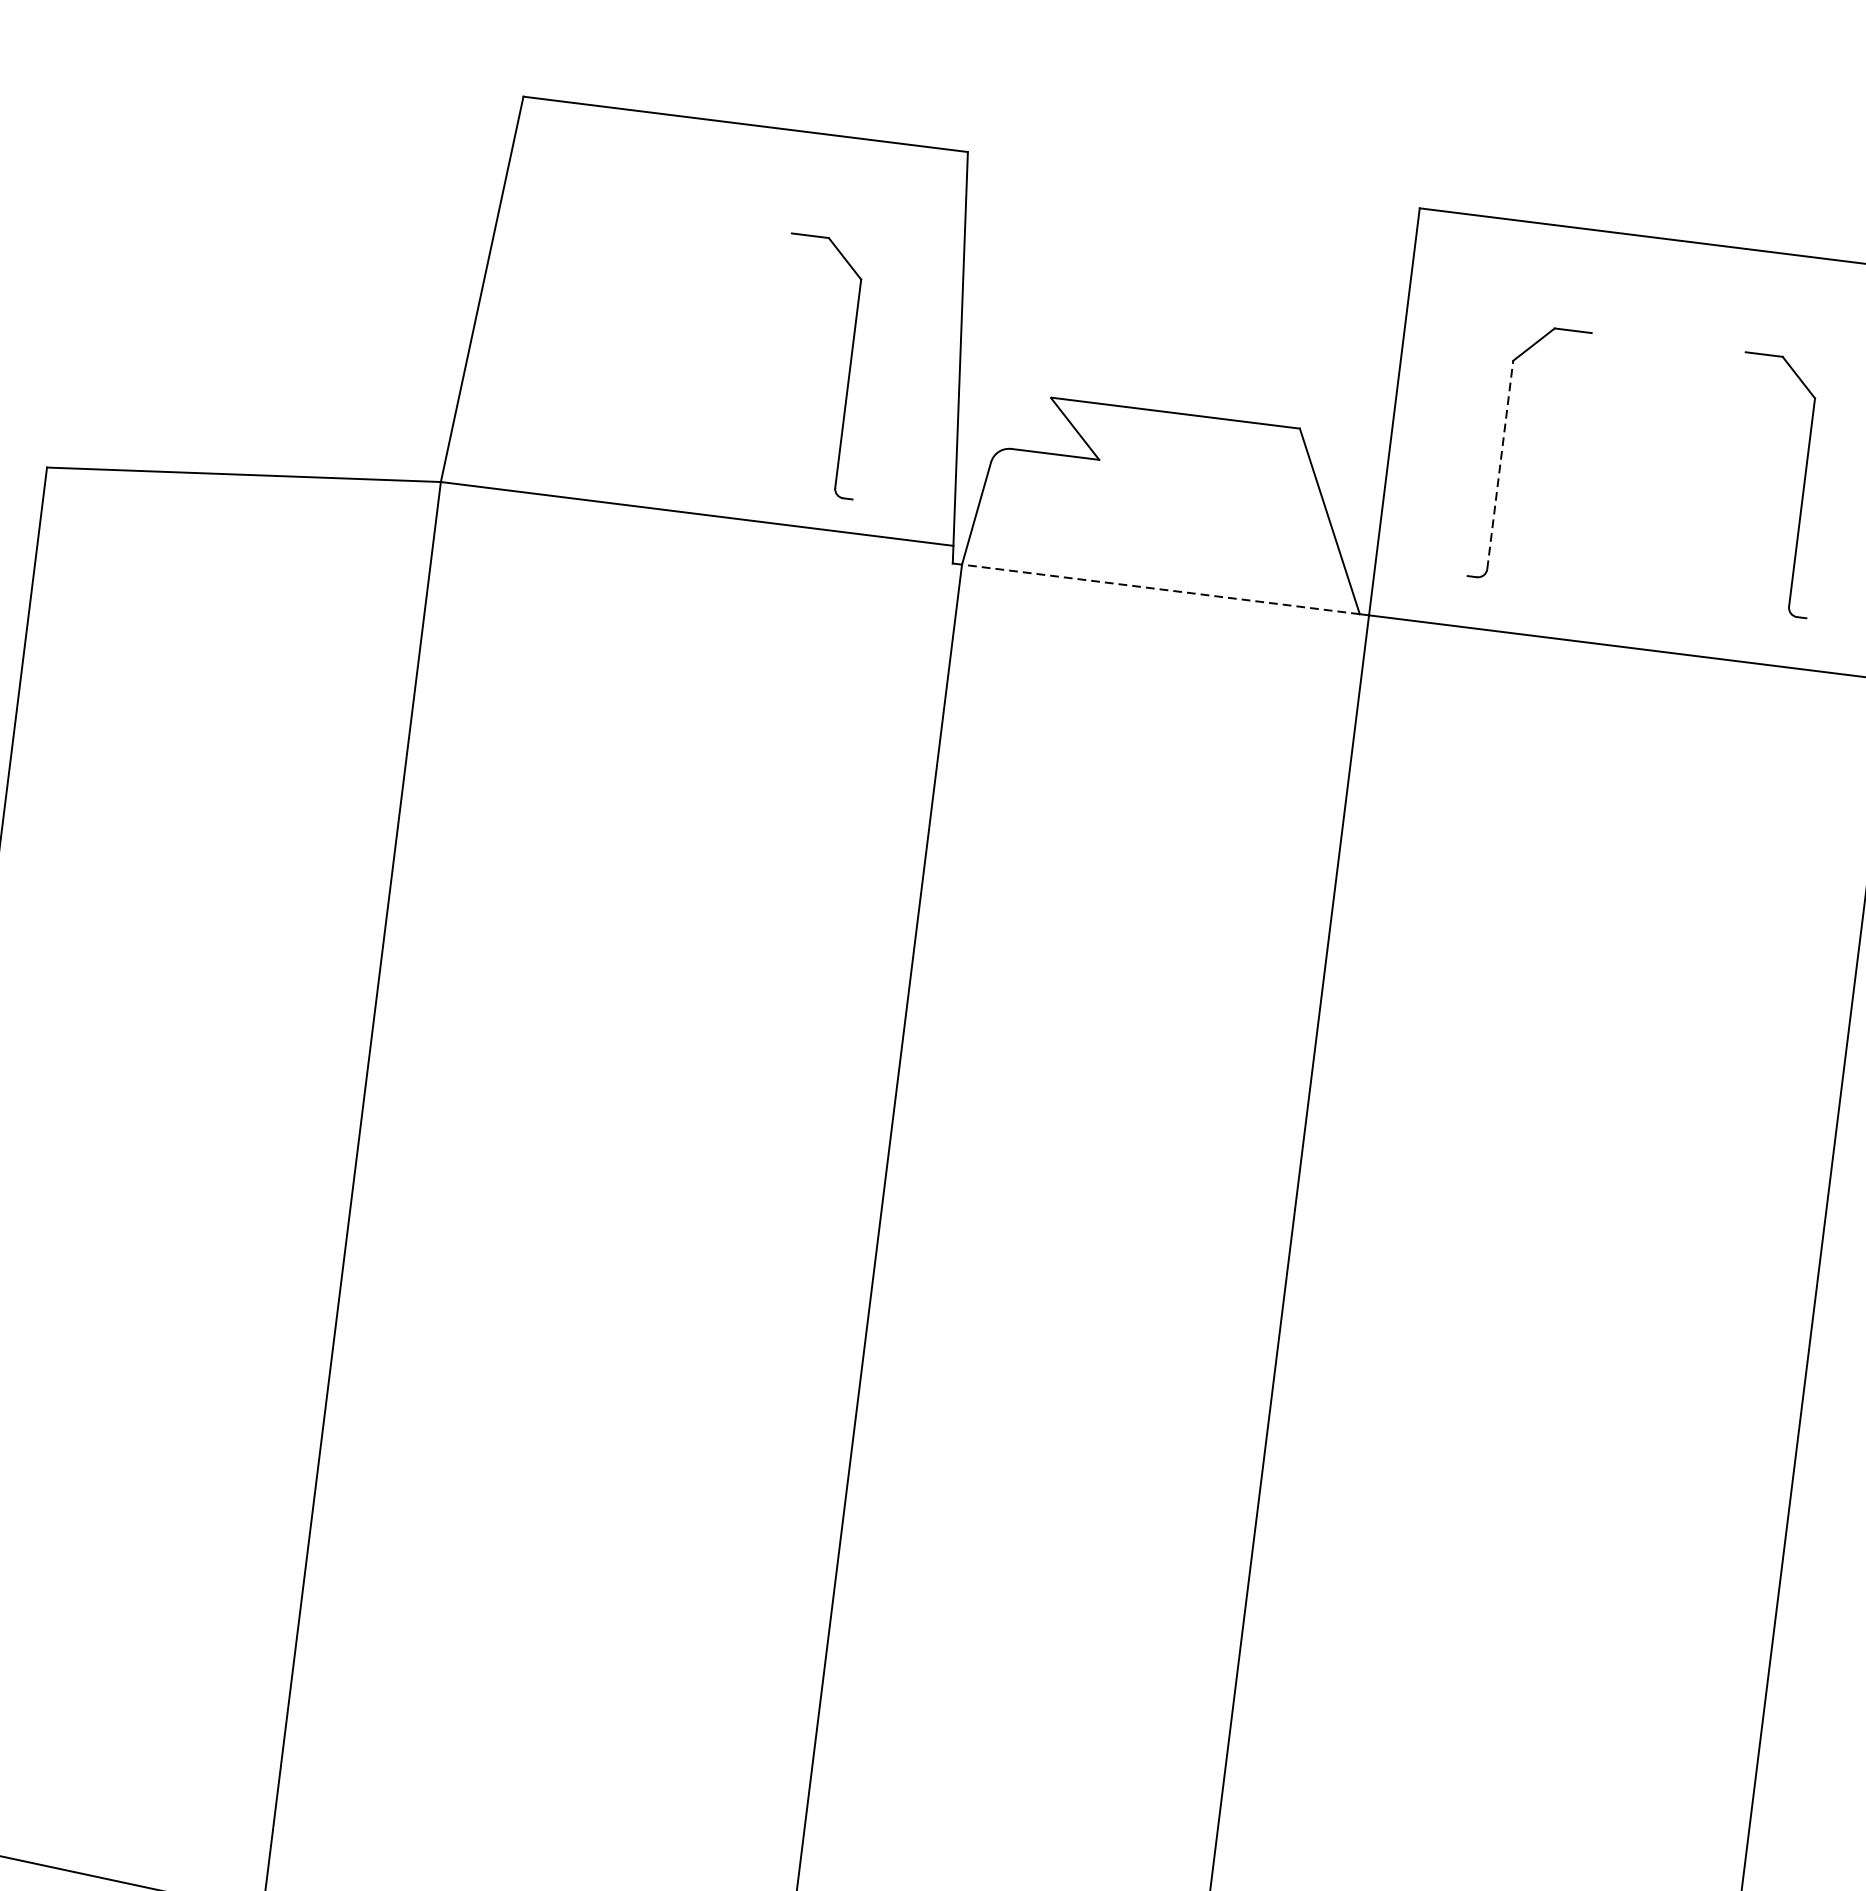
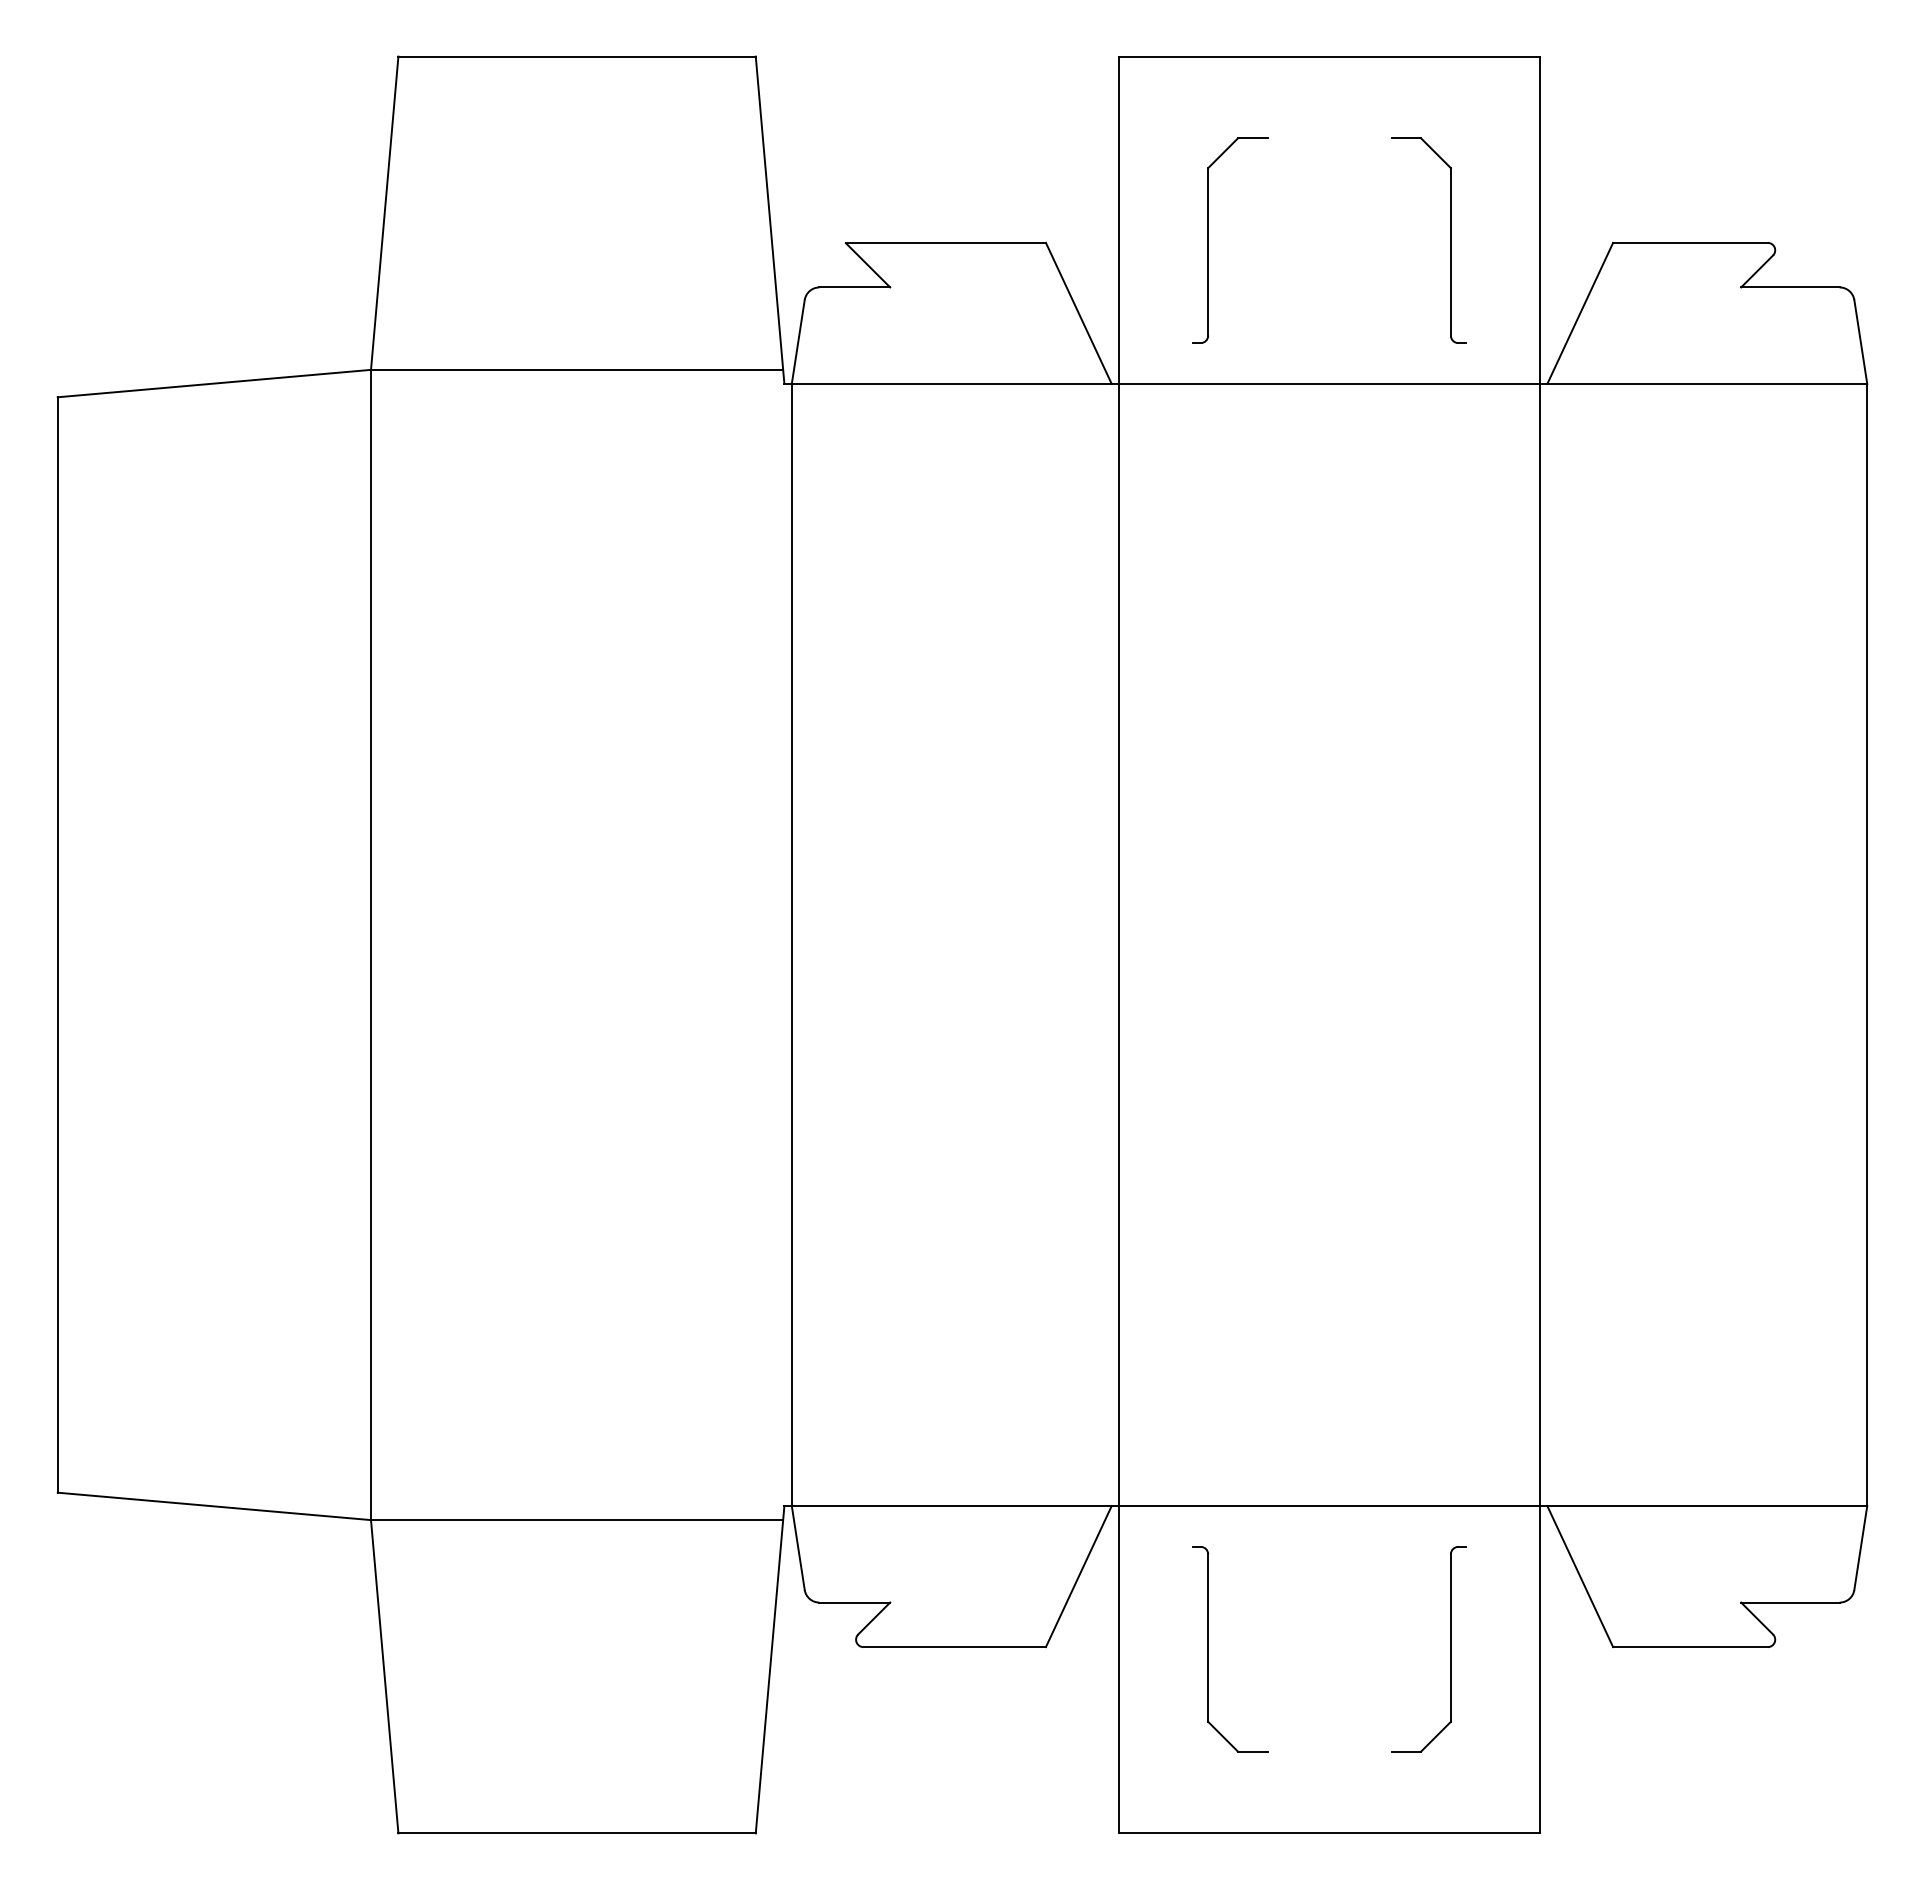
part: (849, 369) -> (683, 240), removed
line: (1500, 464) -> (1208, 251), dashed -> solid
line: (1160, 588) -> (951, 383), dashed -> solid

